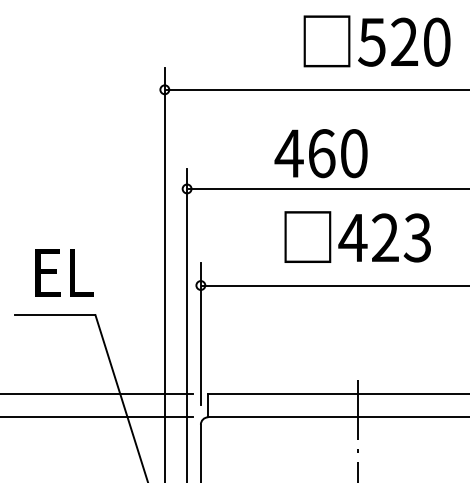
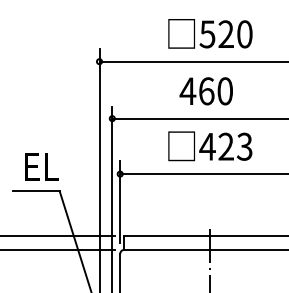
text: (377, 40) -> (210, 33), moved
text: (319, 153) -> (205, 91), moved

